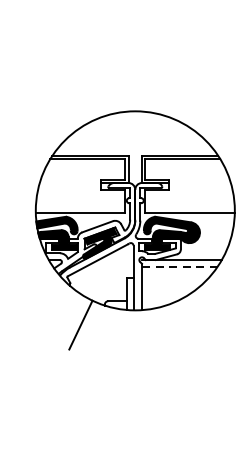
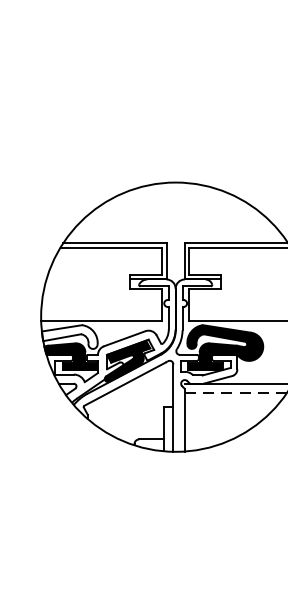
fill: (56, 225) -> (69, 337), removed
line: (80, 324) -> (101, 470), removed

